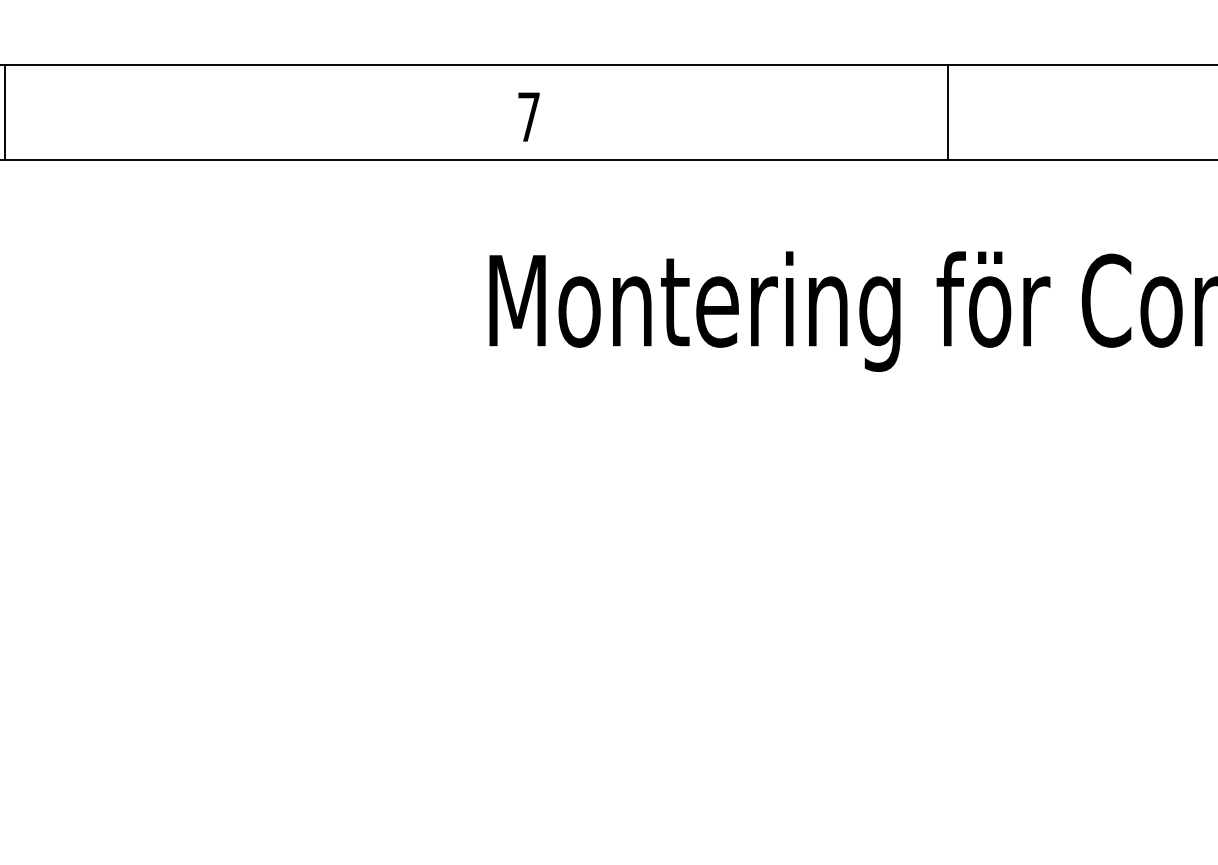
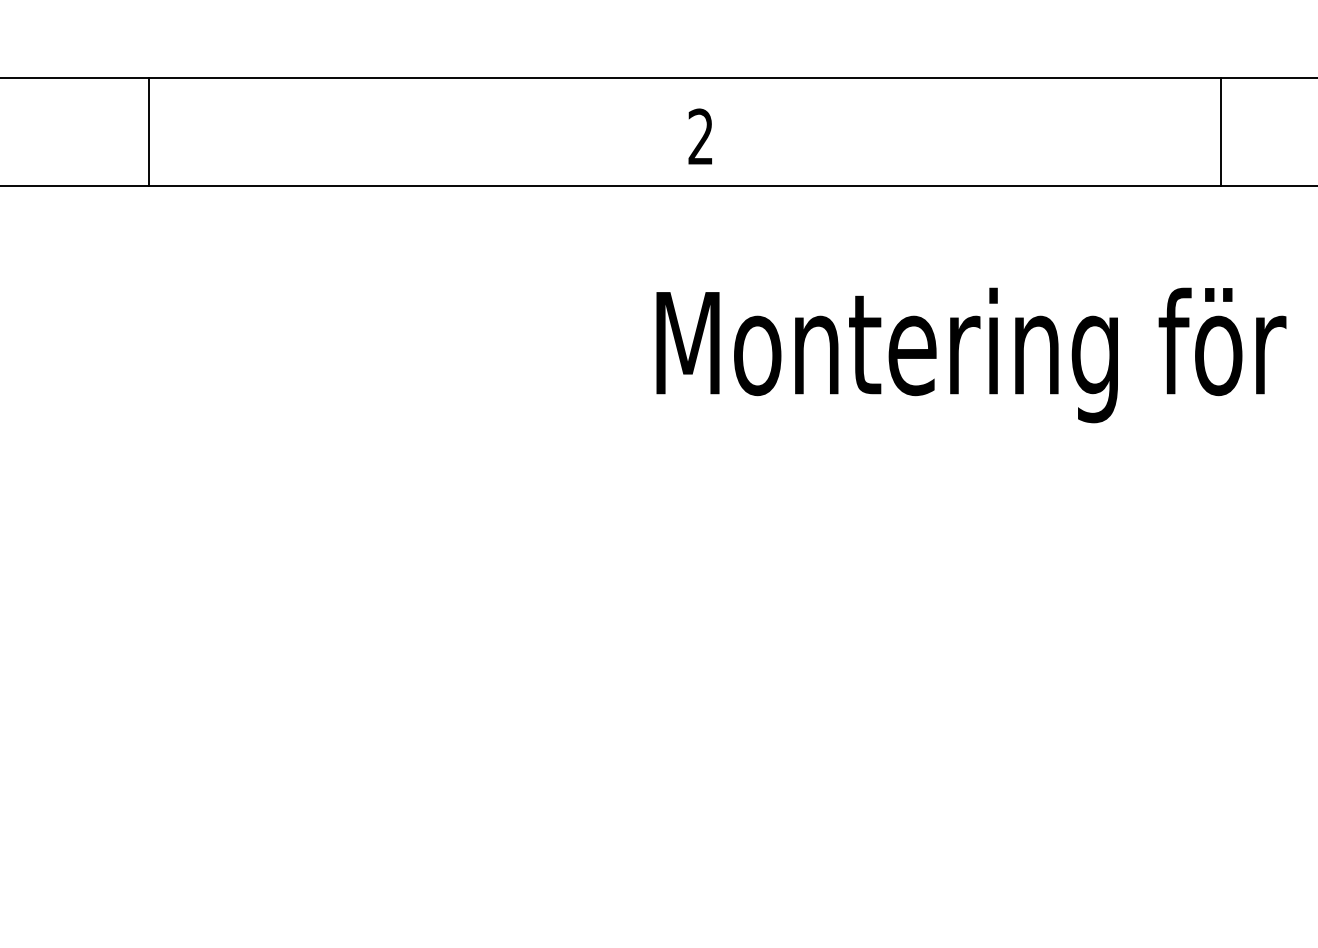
line: (4, 112) -> (148, 131), moved
line: (947, 112) -> (1220, 131), moved
text: (528, 116) -> (700, 136), 7 -> 2

